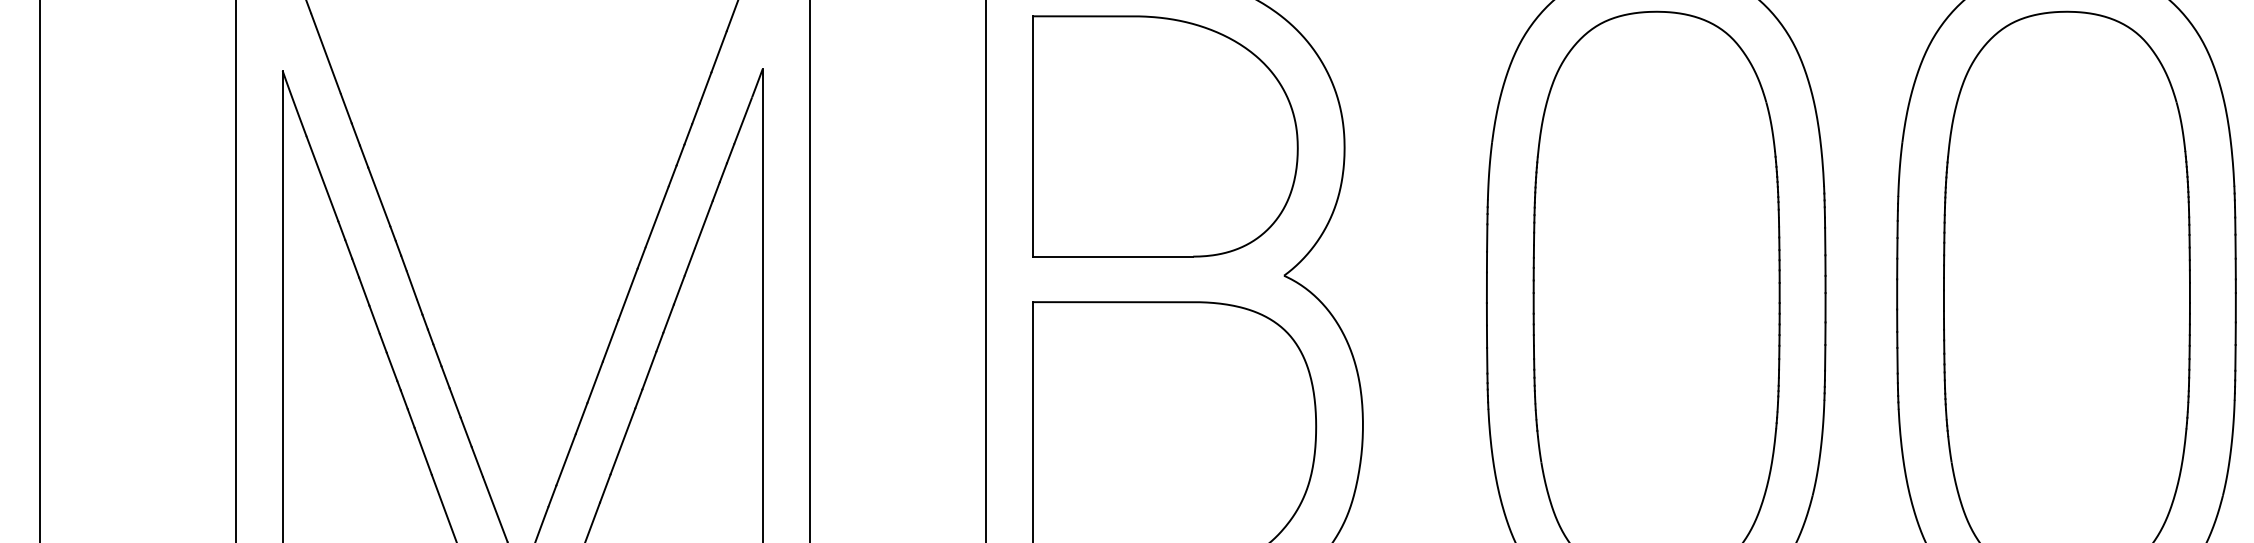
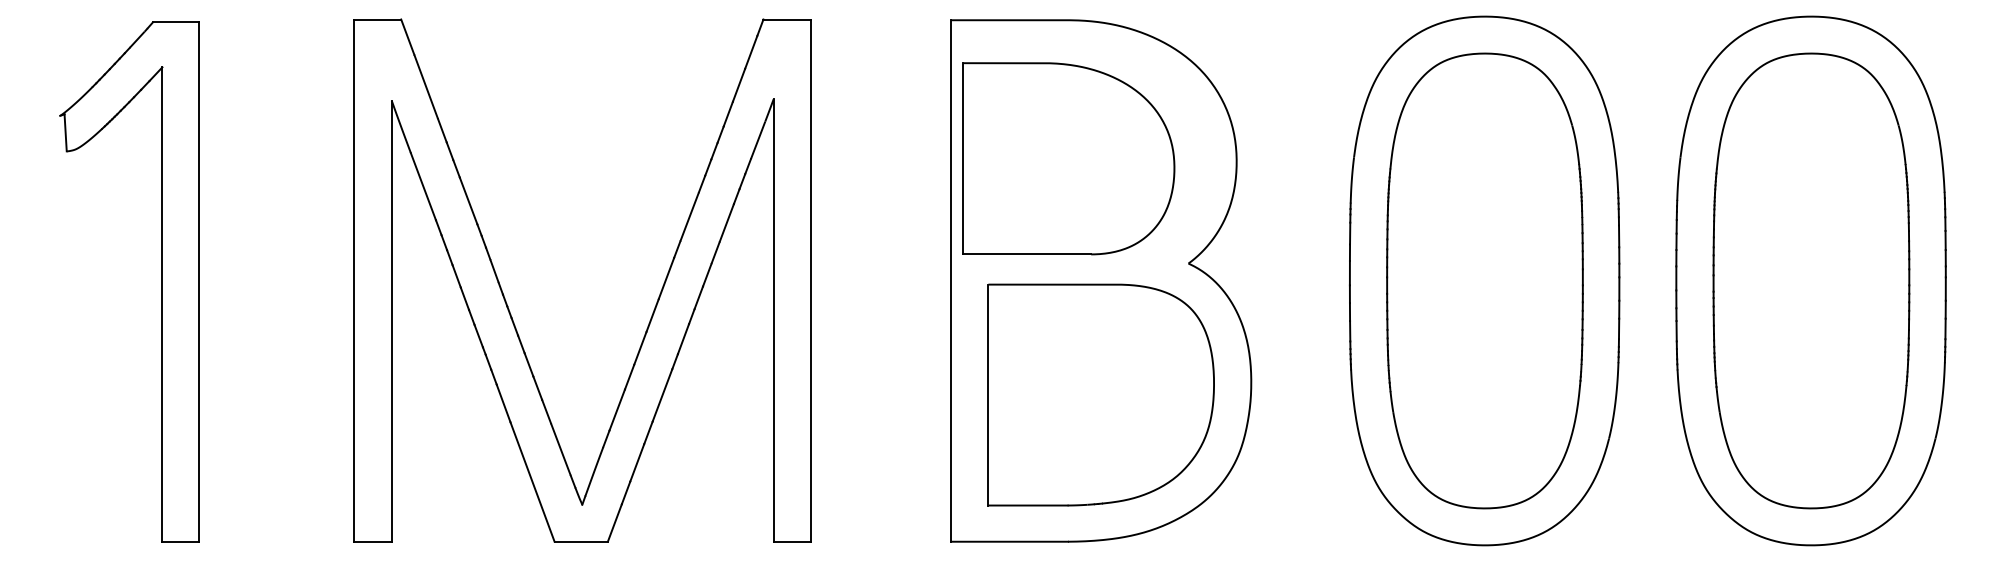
part: (1164, 136) -> (1068, 158), moved

